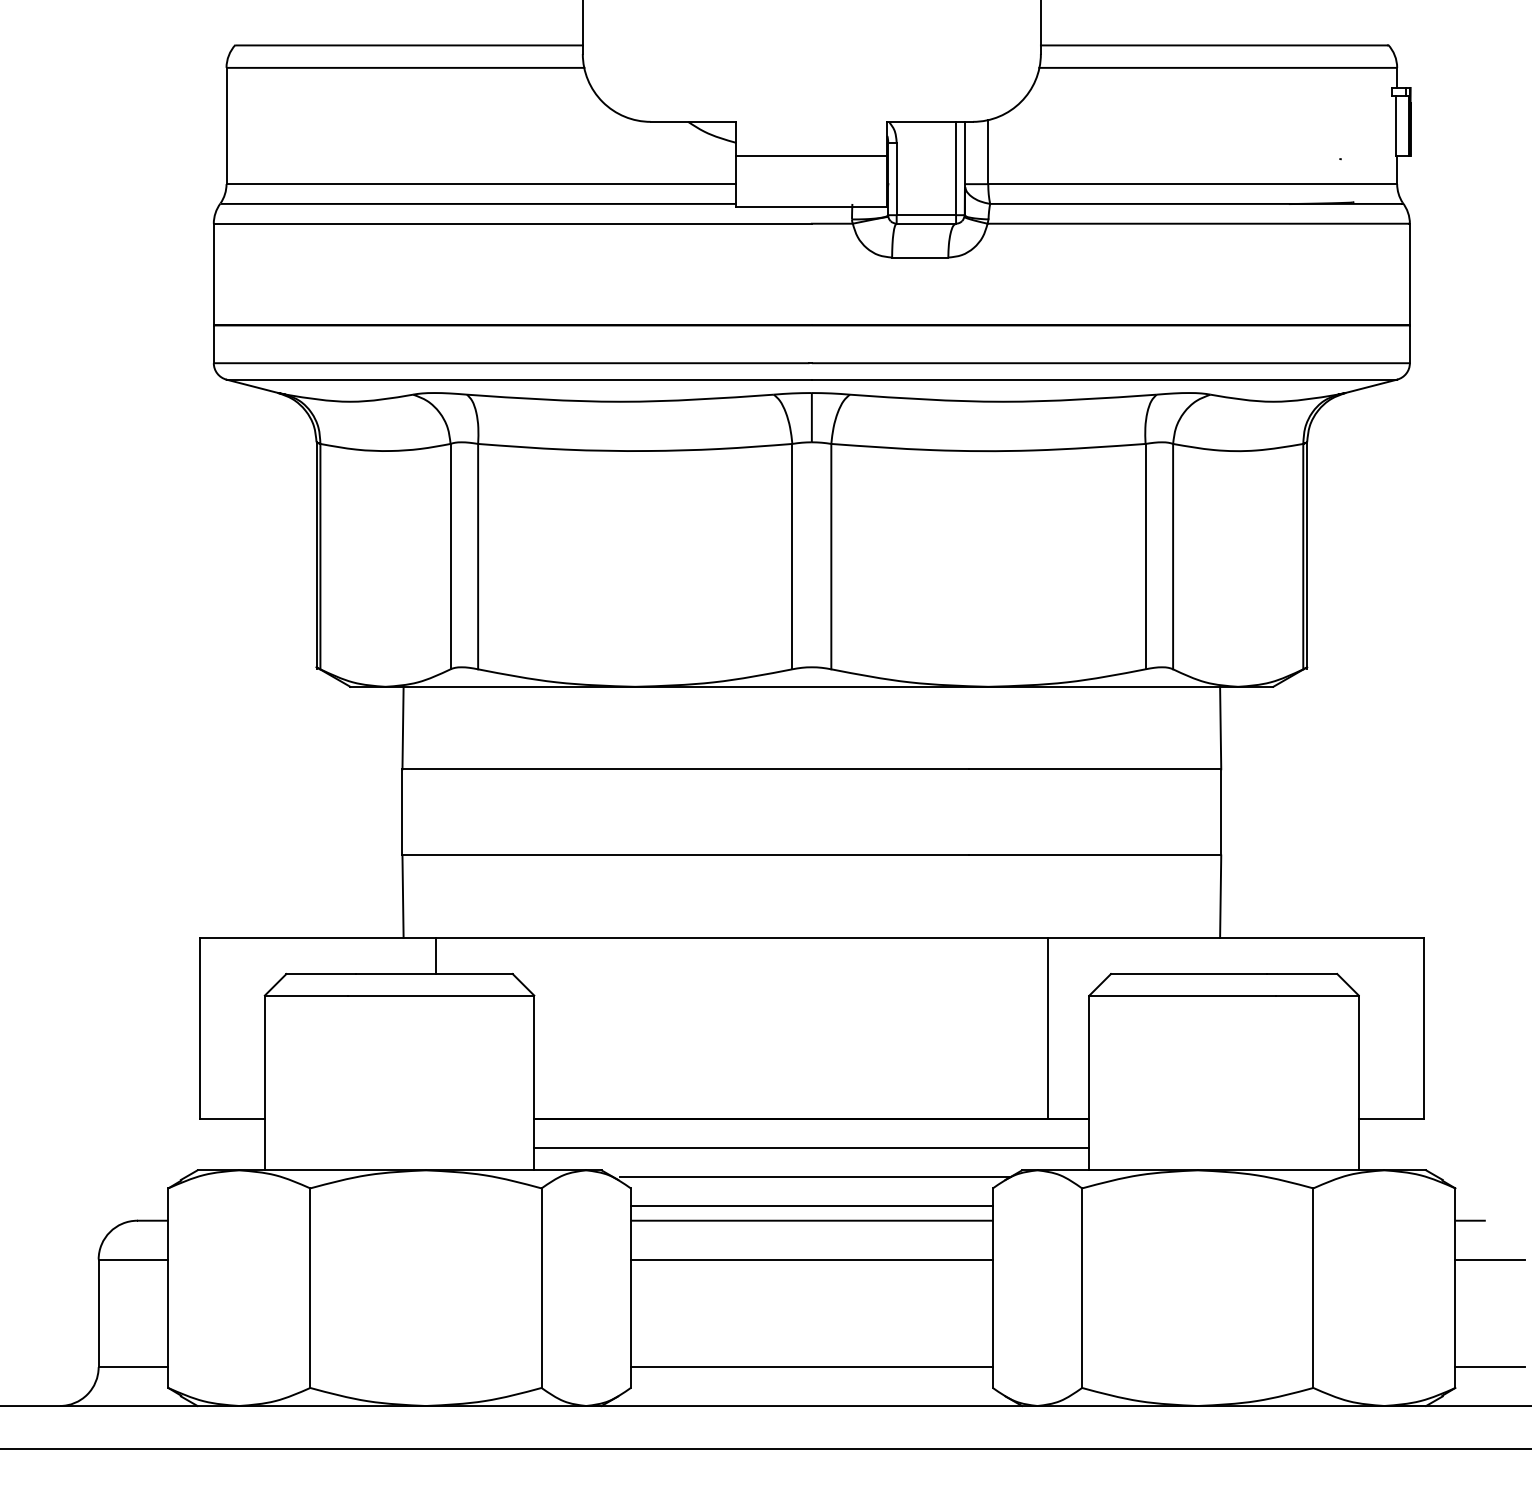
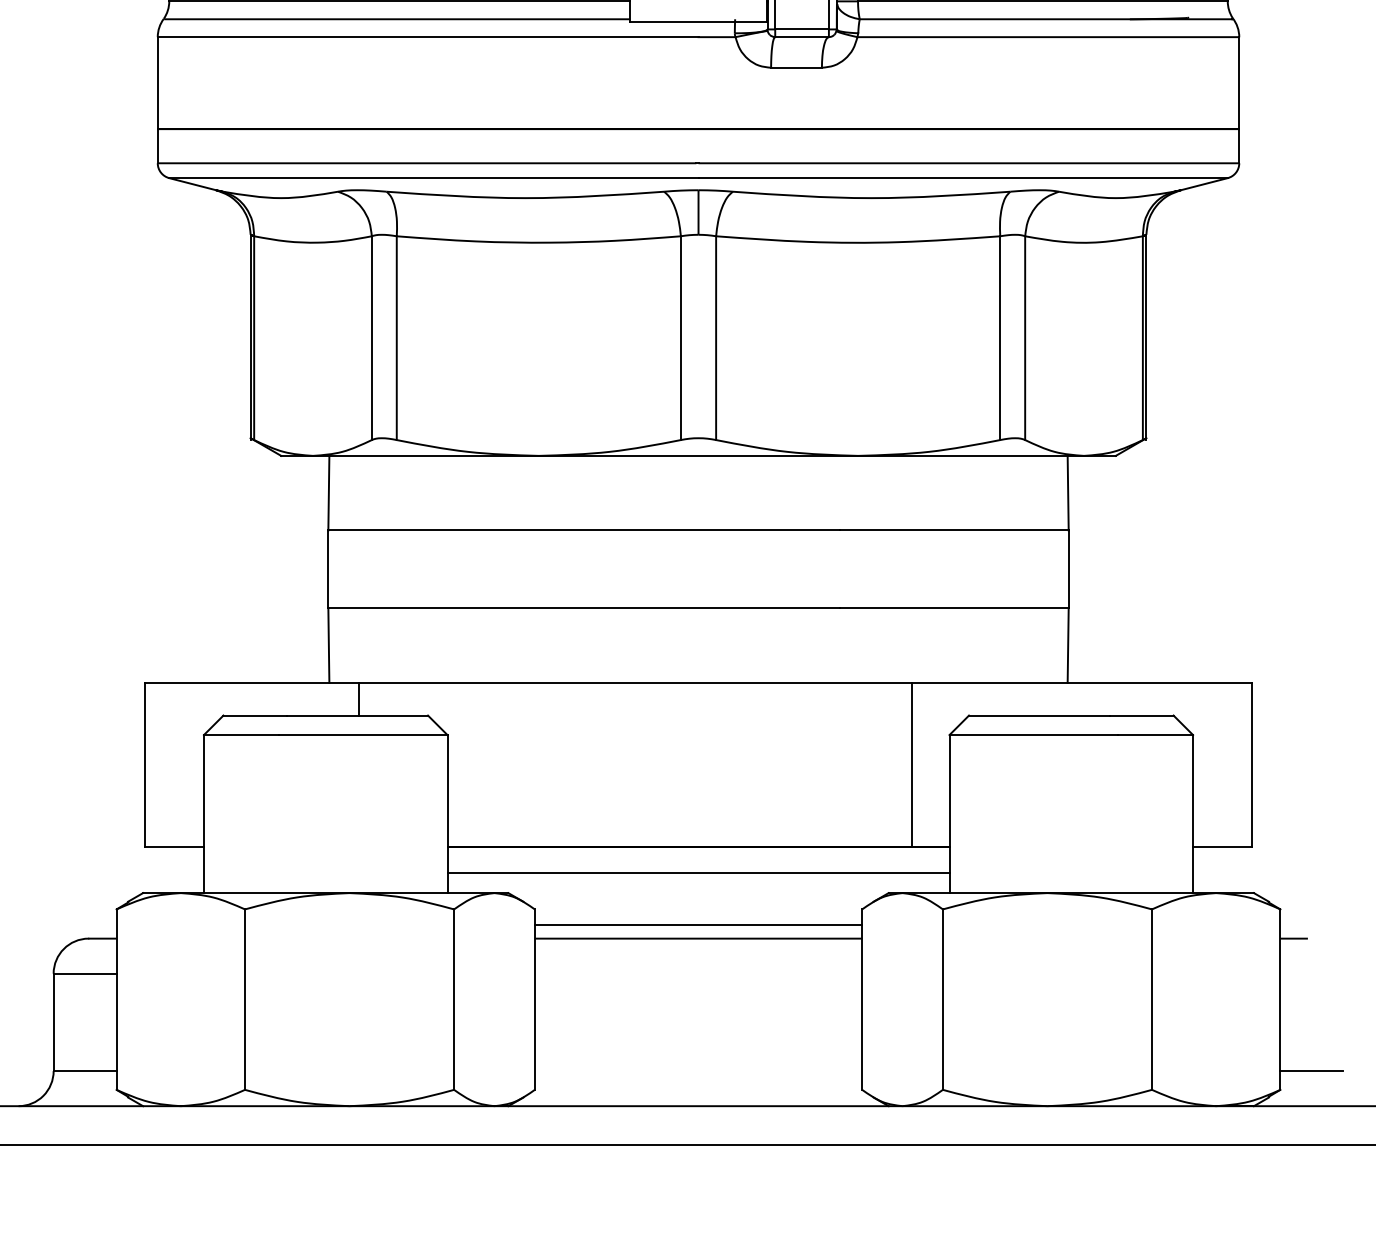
line: (815, 1176) -> (701, 898), removed
line: (811, 1259) -> (698, 973), removed
line: (1490, 1259) -> (1312, 973), removed
line: (811, 1367) -> (698, 1071), removed

